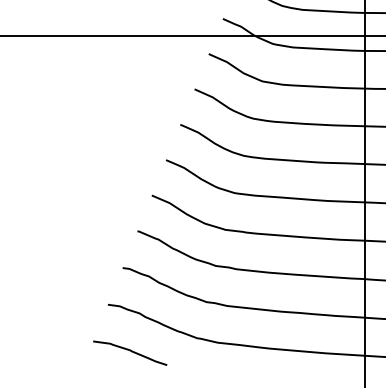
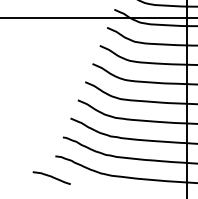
curve: (129, 351) -> (51, 177), moved

